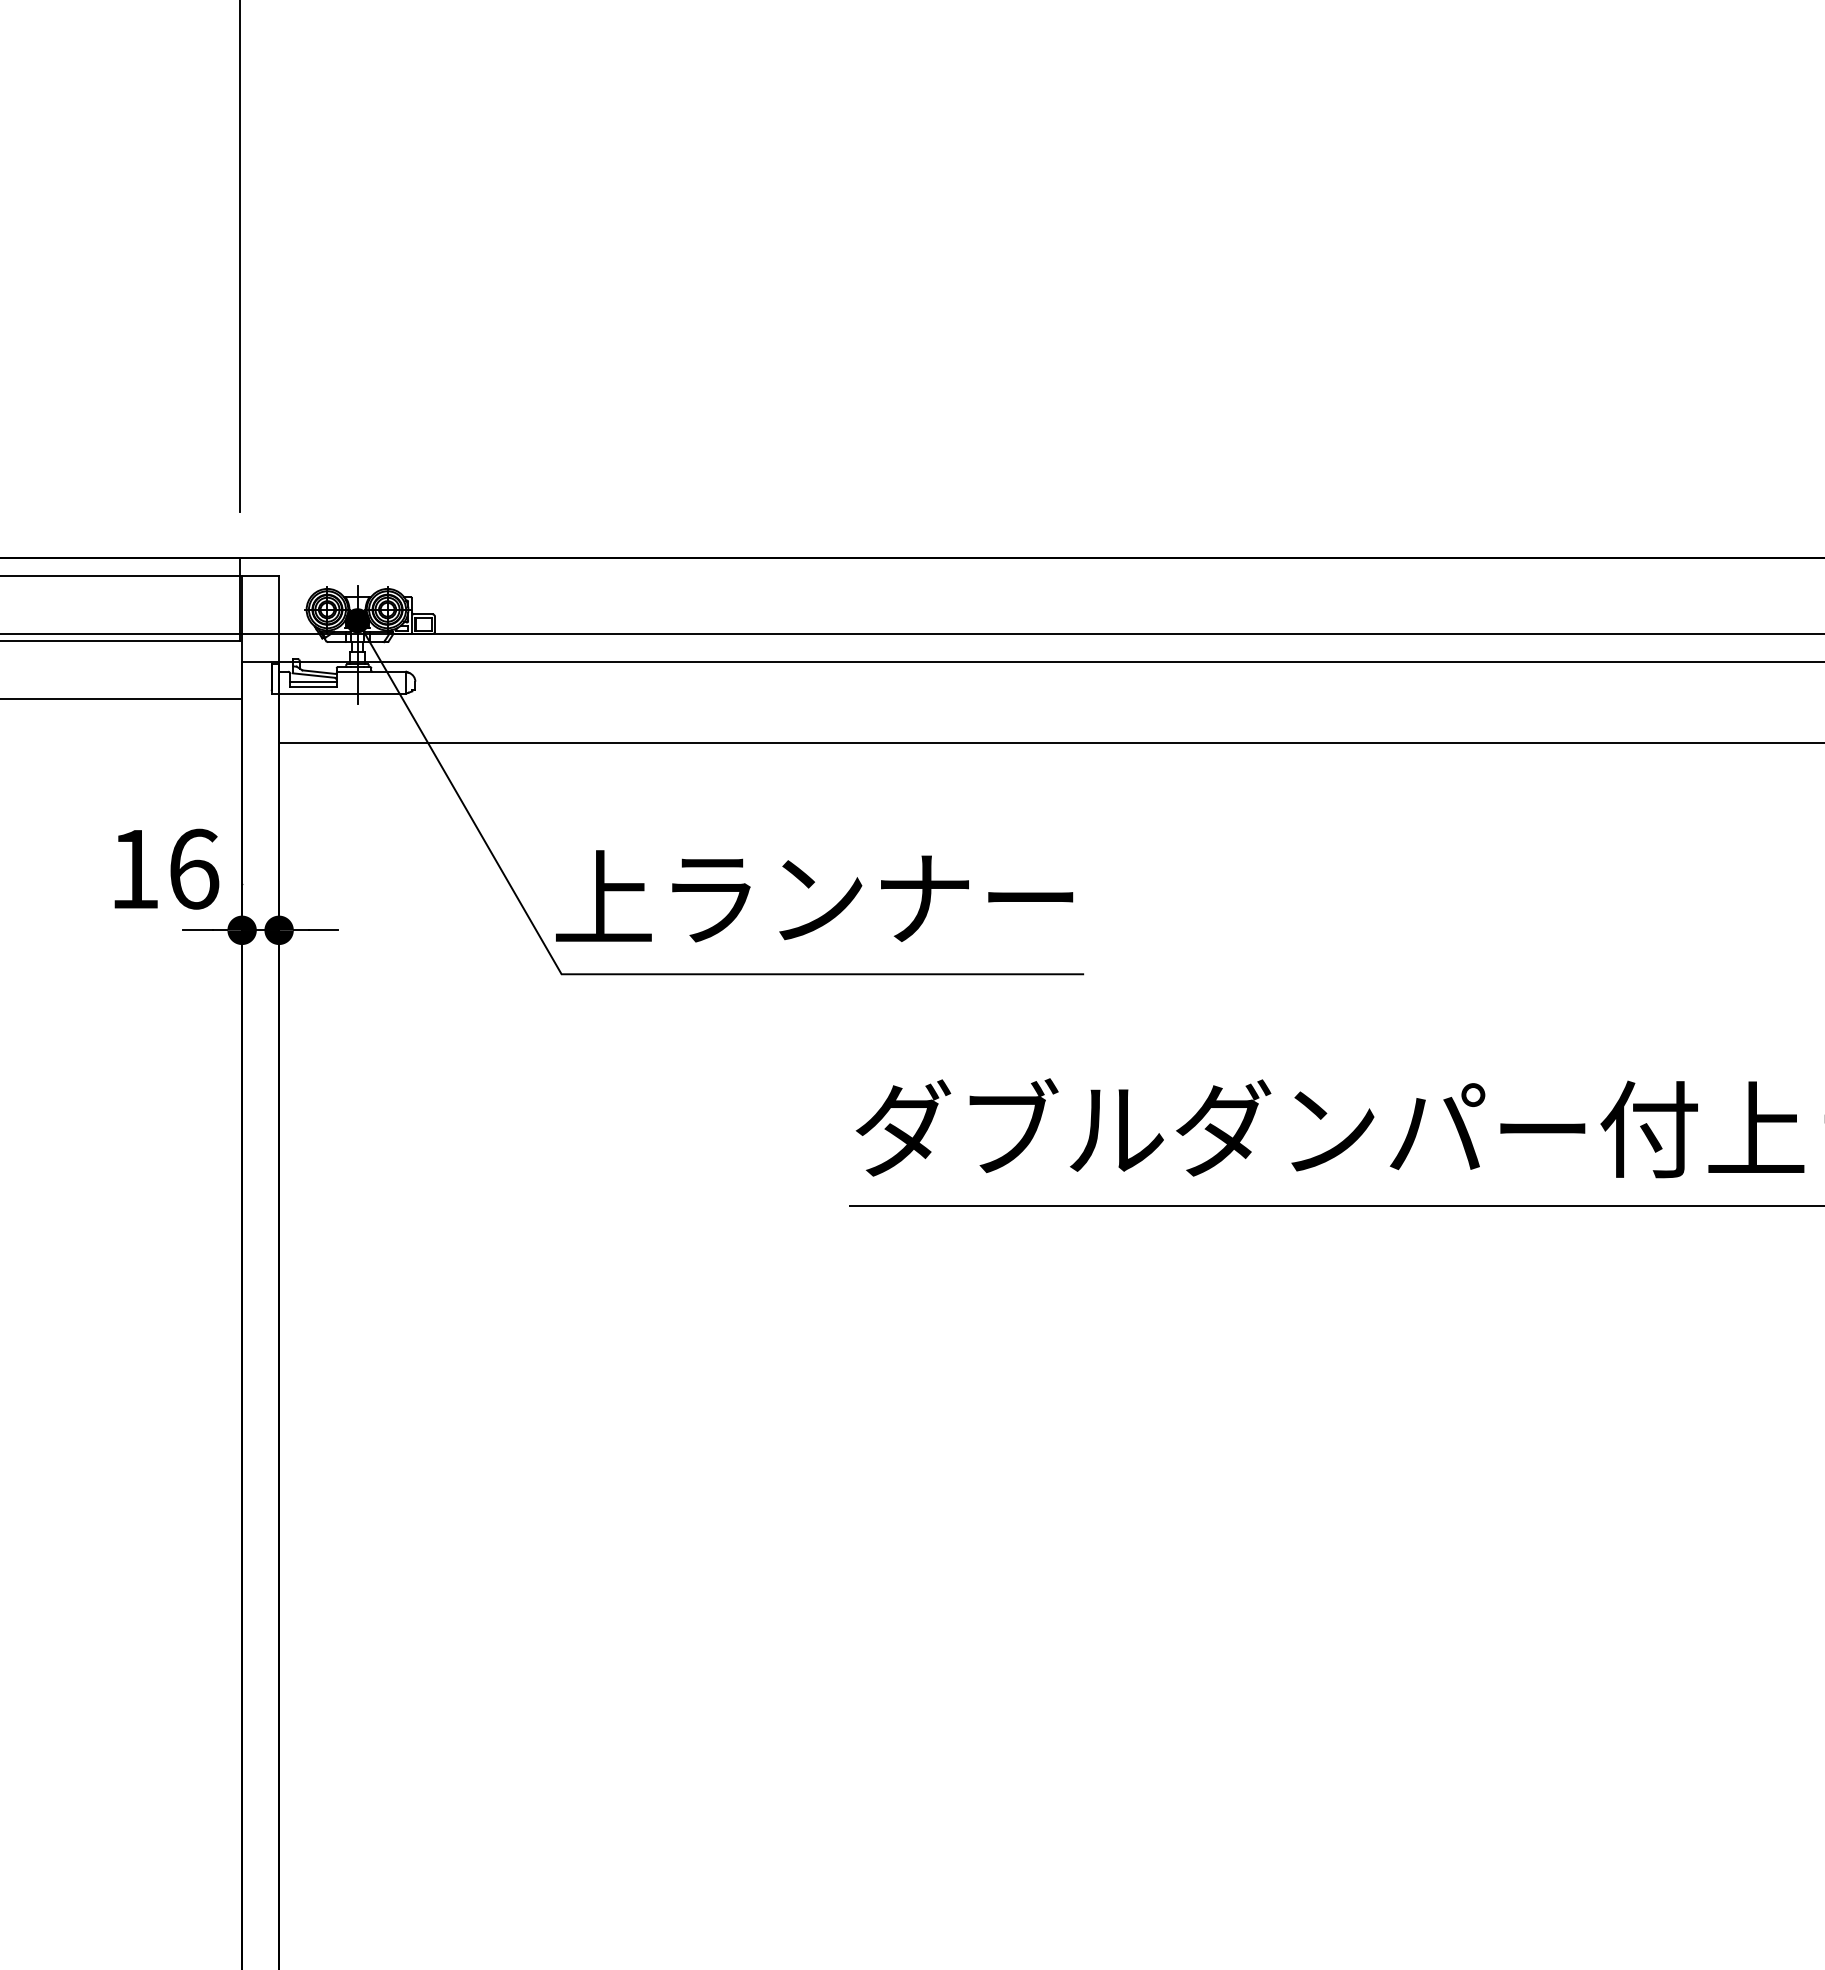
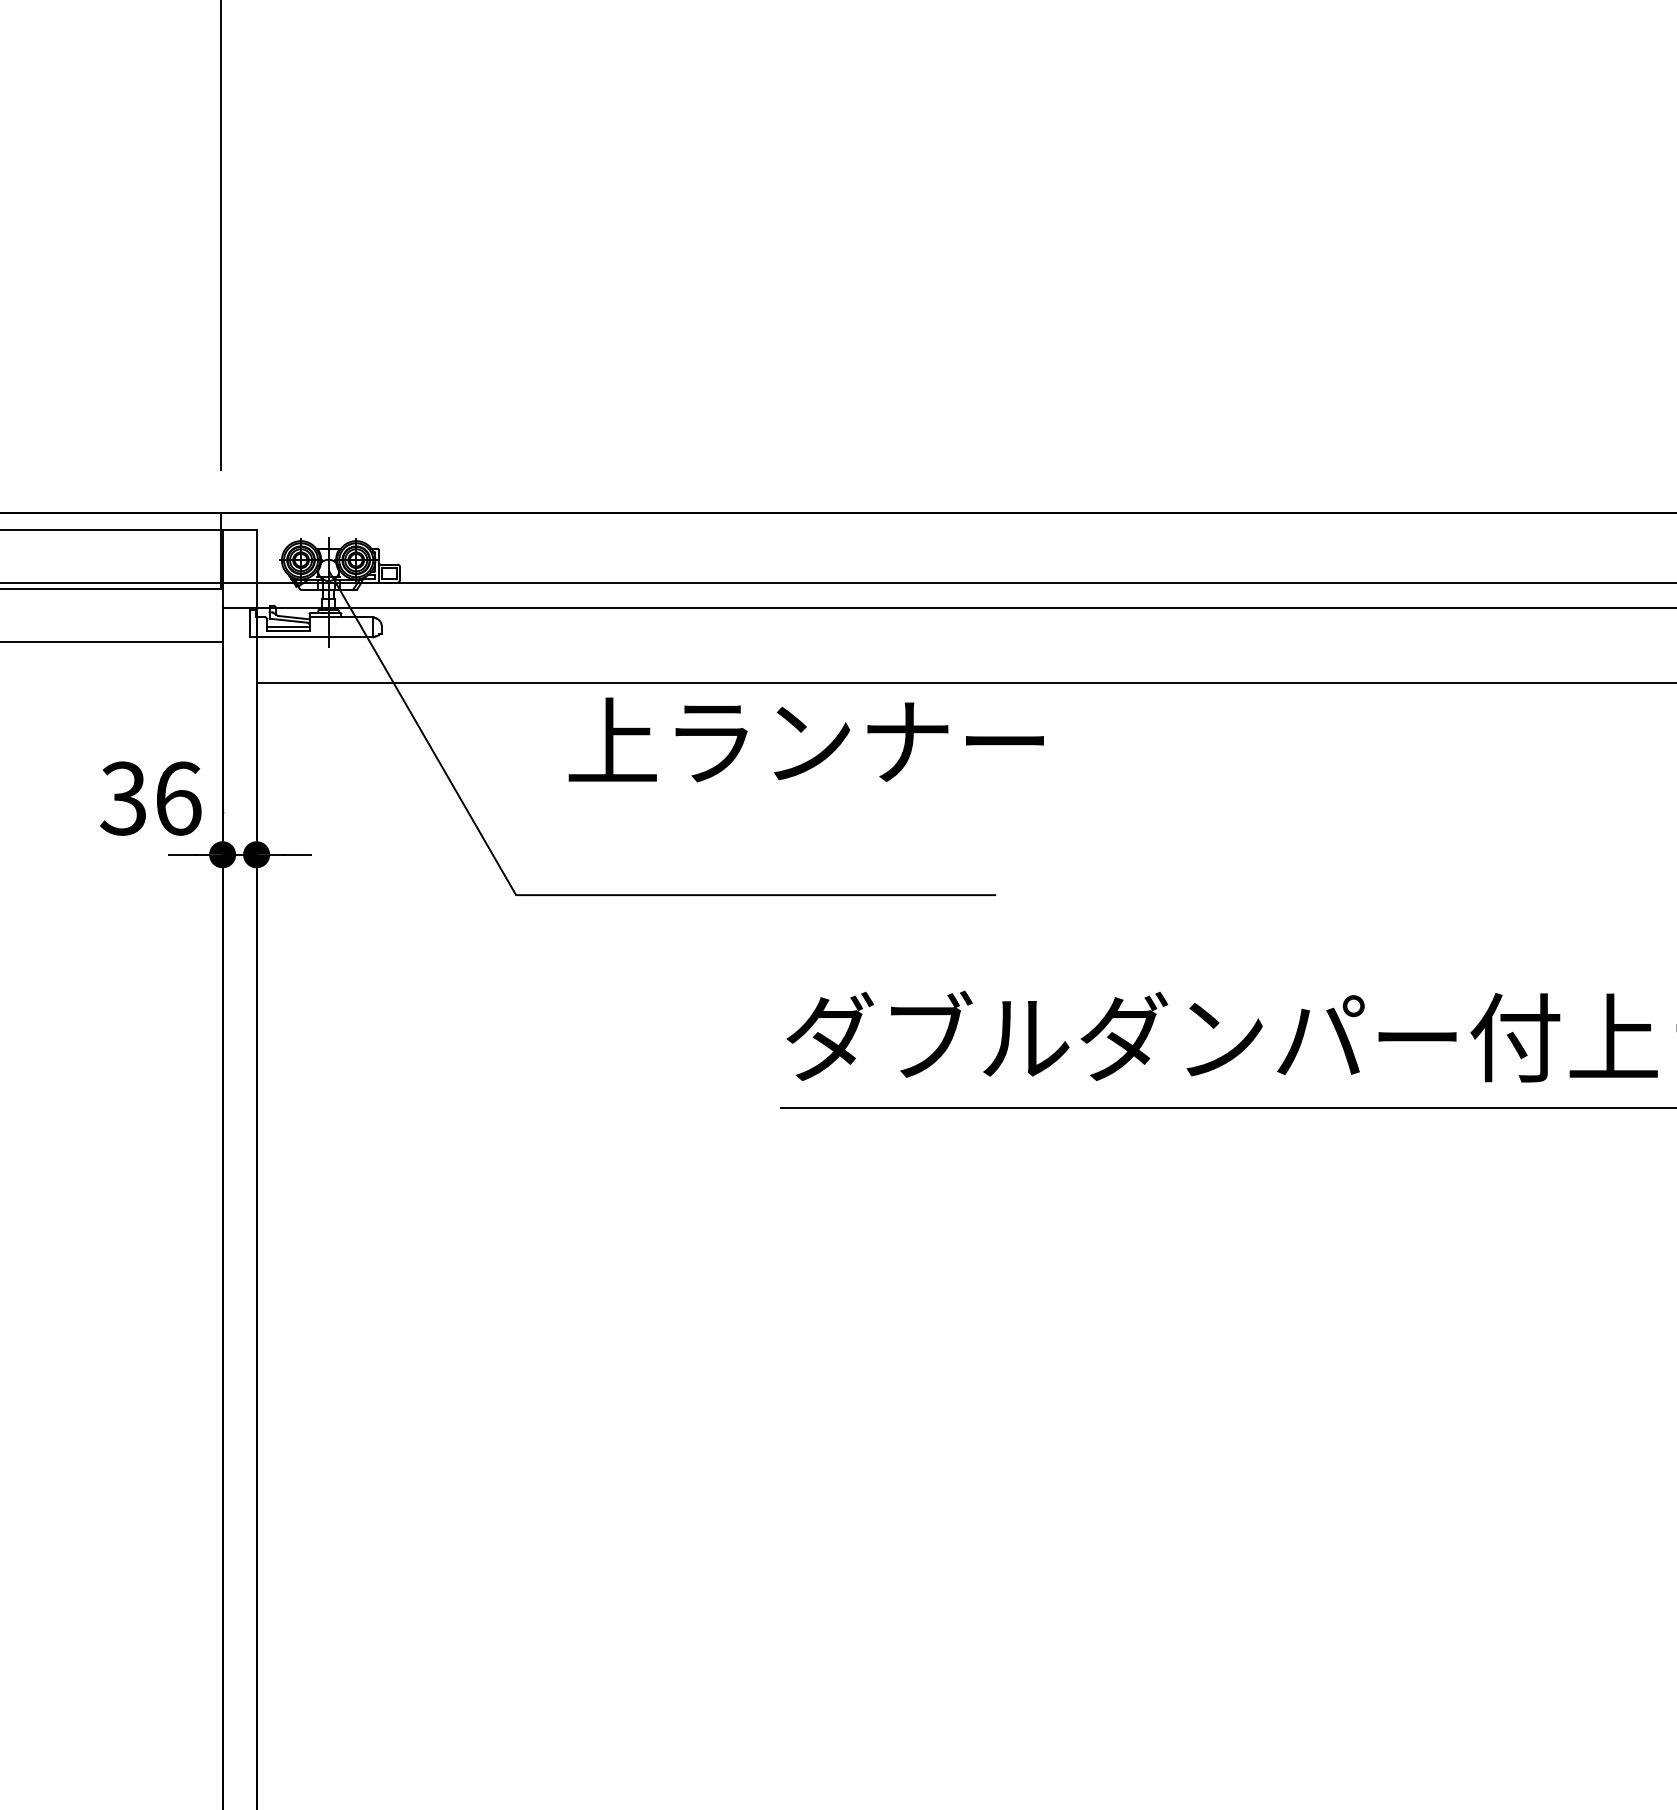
fill: (357, 620) -> (328, 570), removed
text: (133, 868) -> (122, 797), 16 -> 36
text: (814, 896) -> (806, 740), moved

